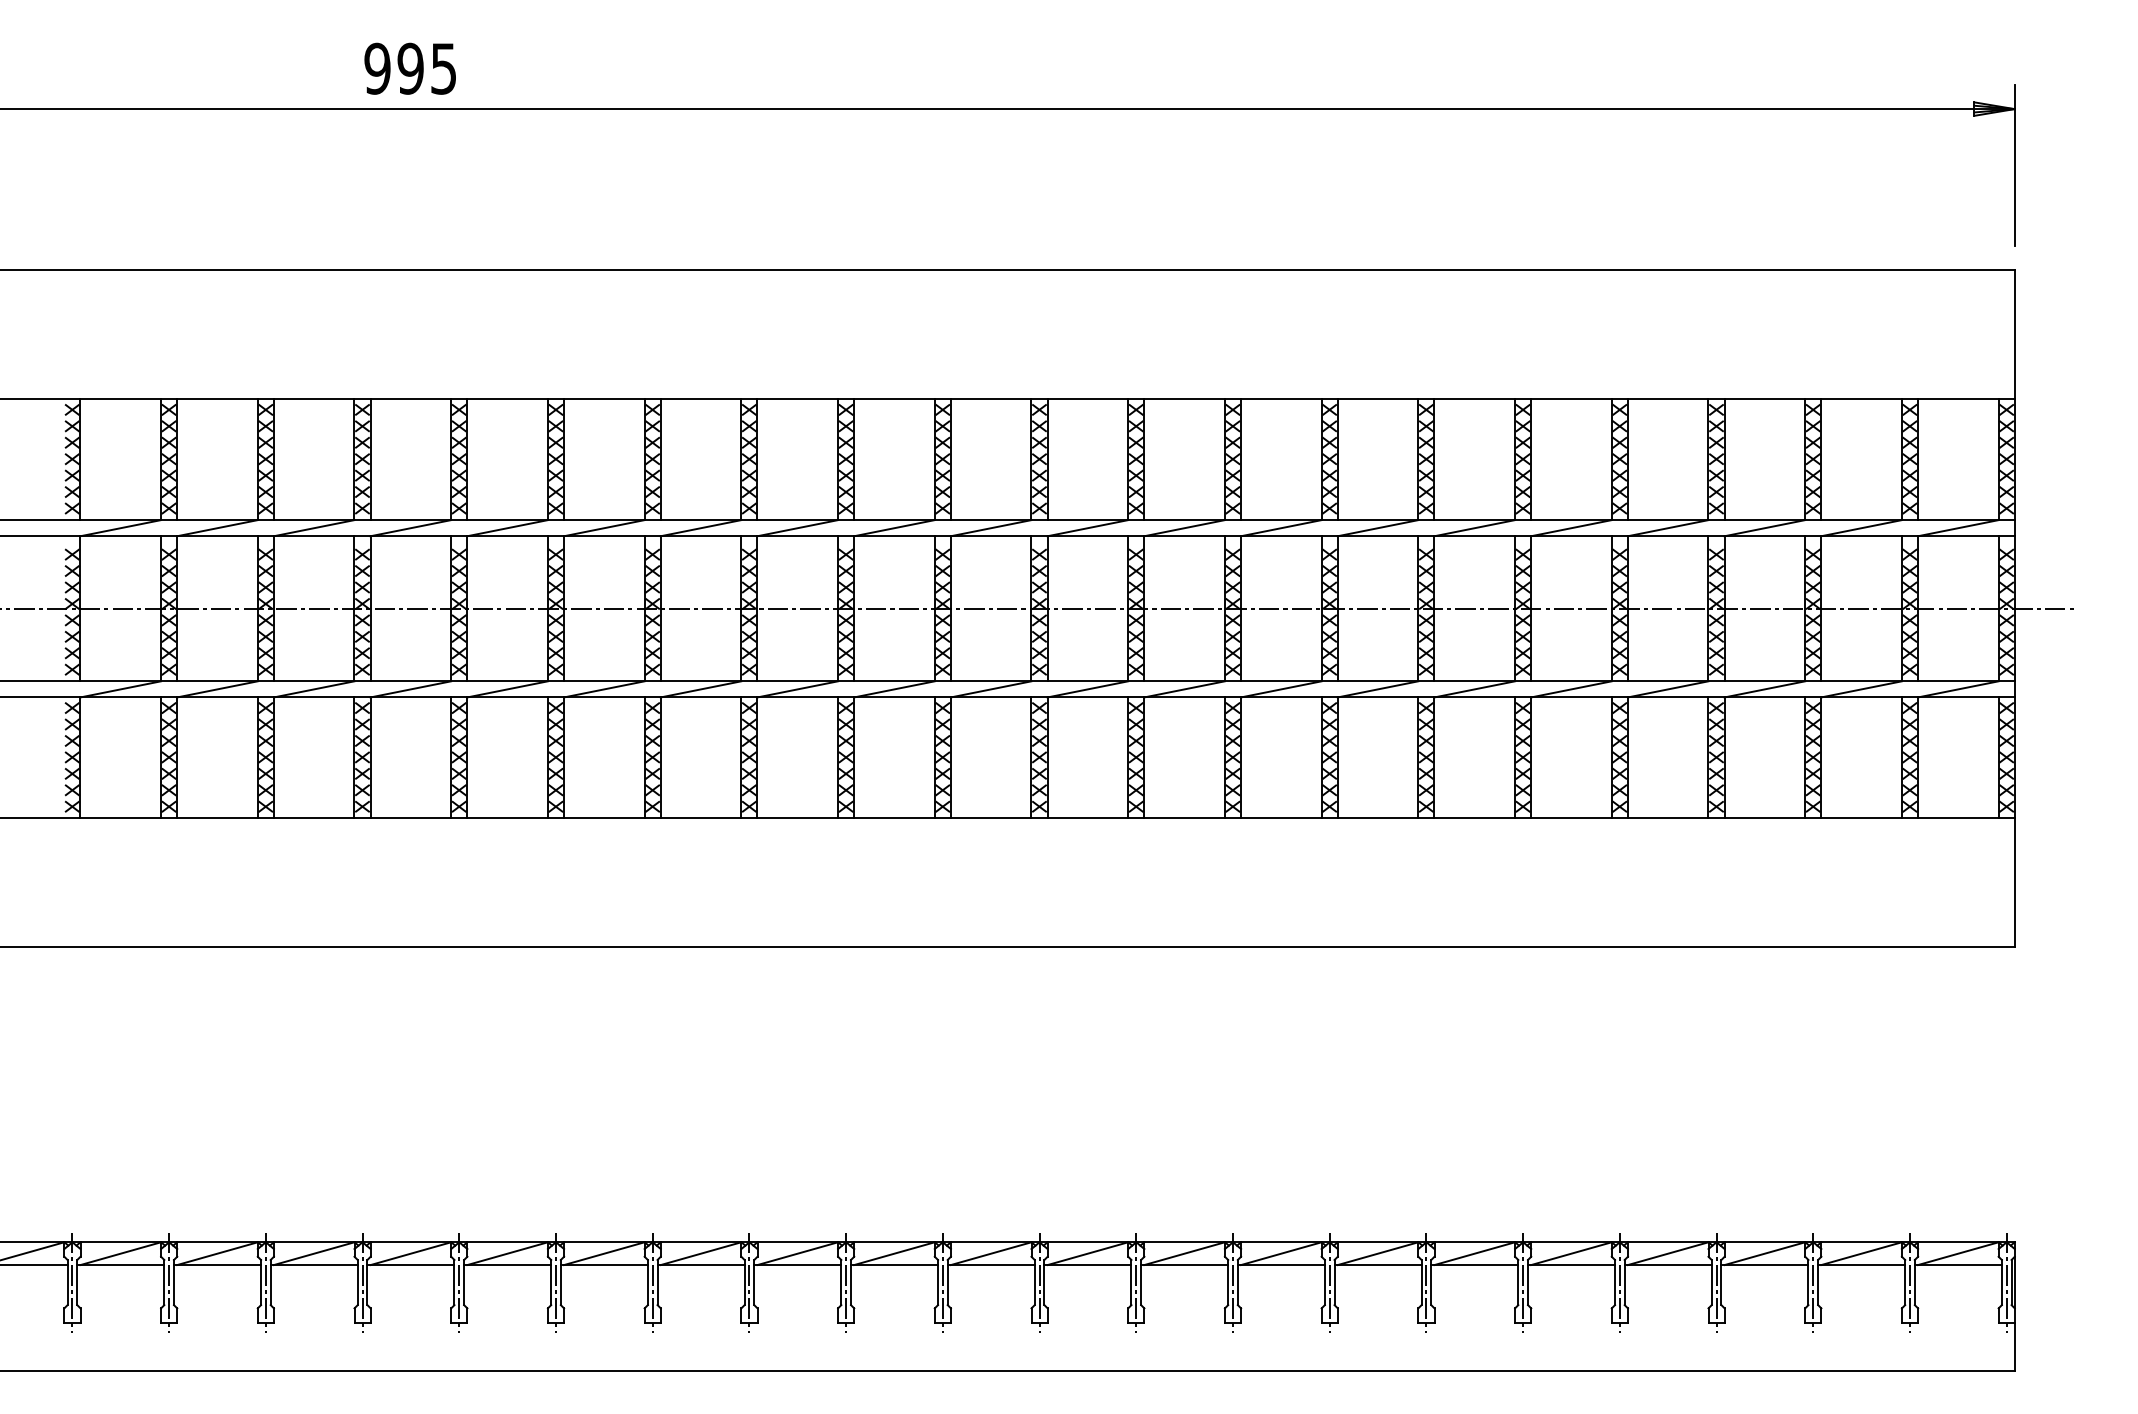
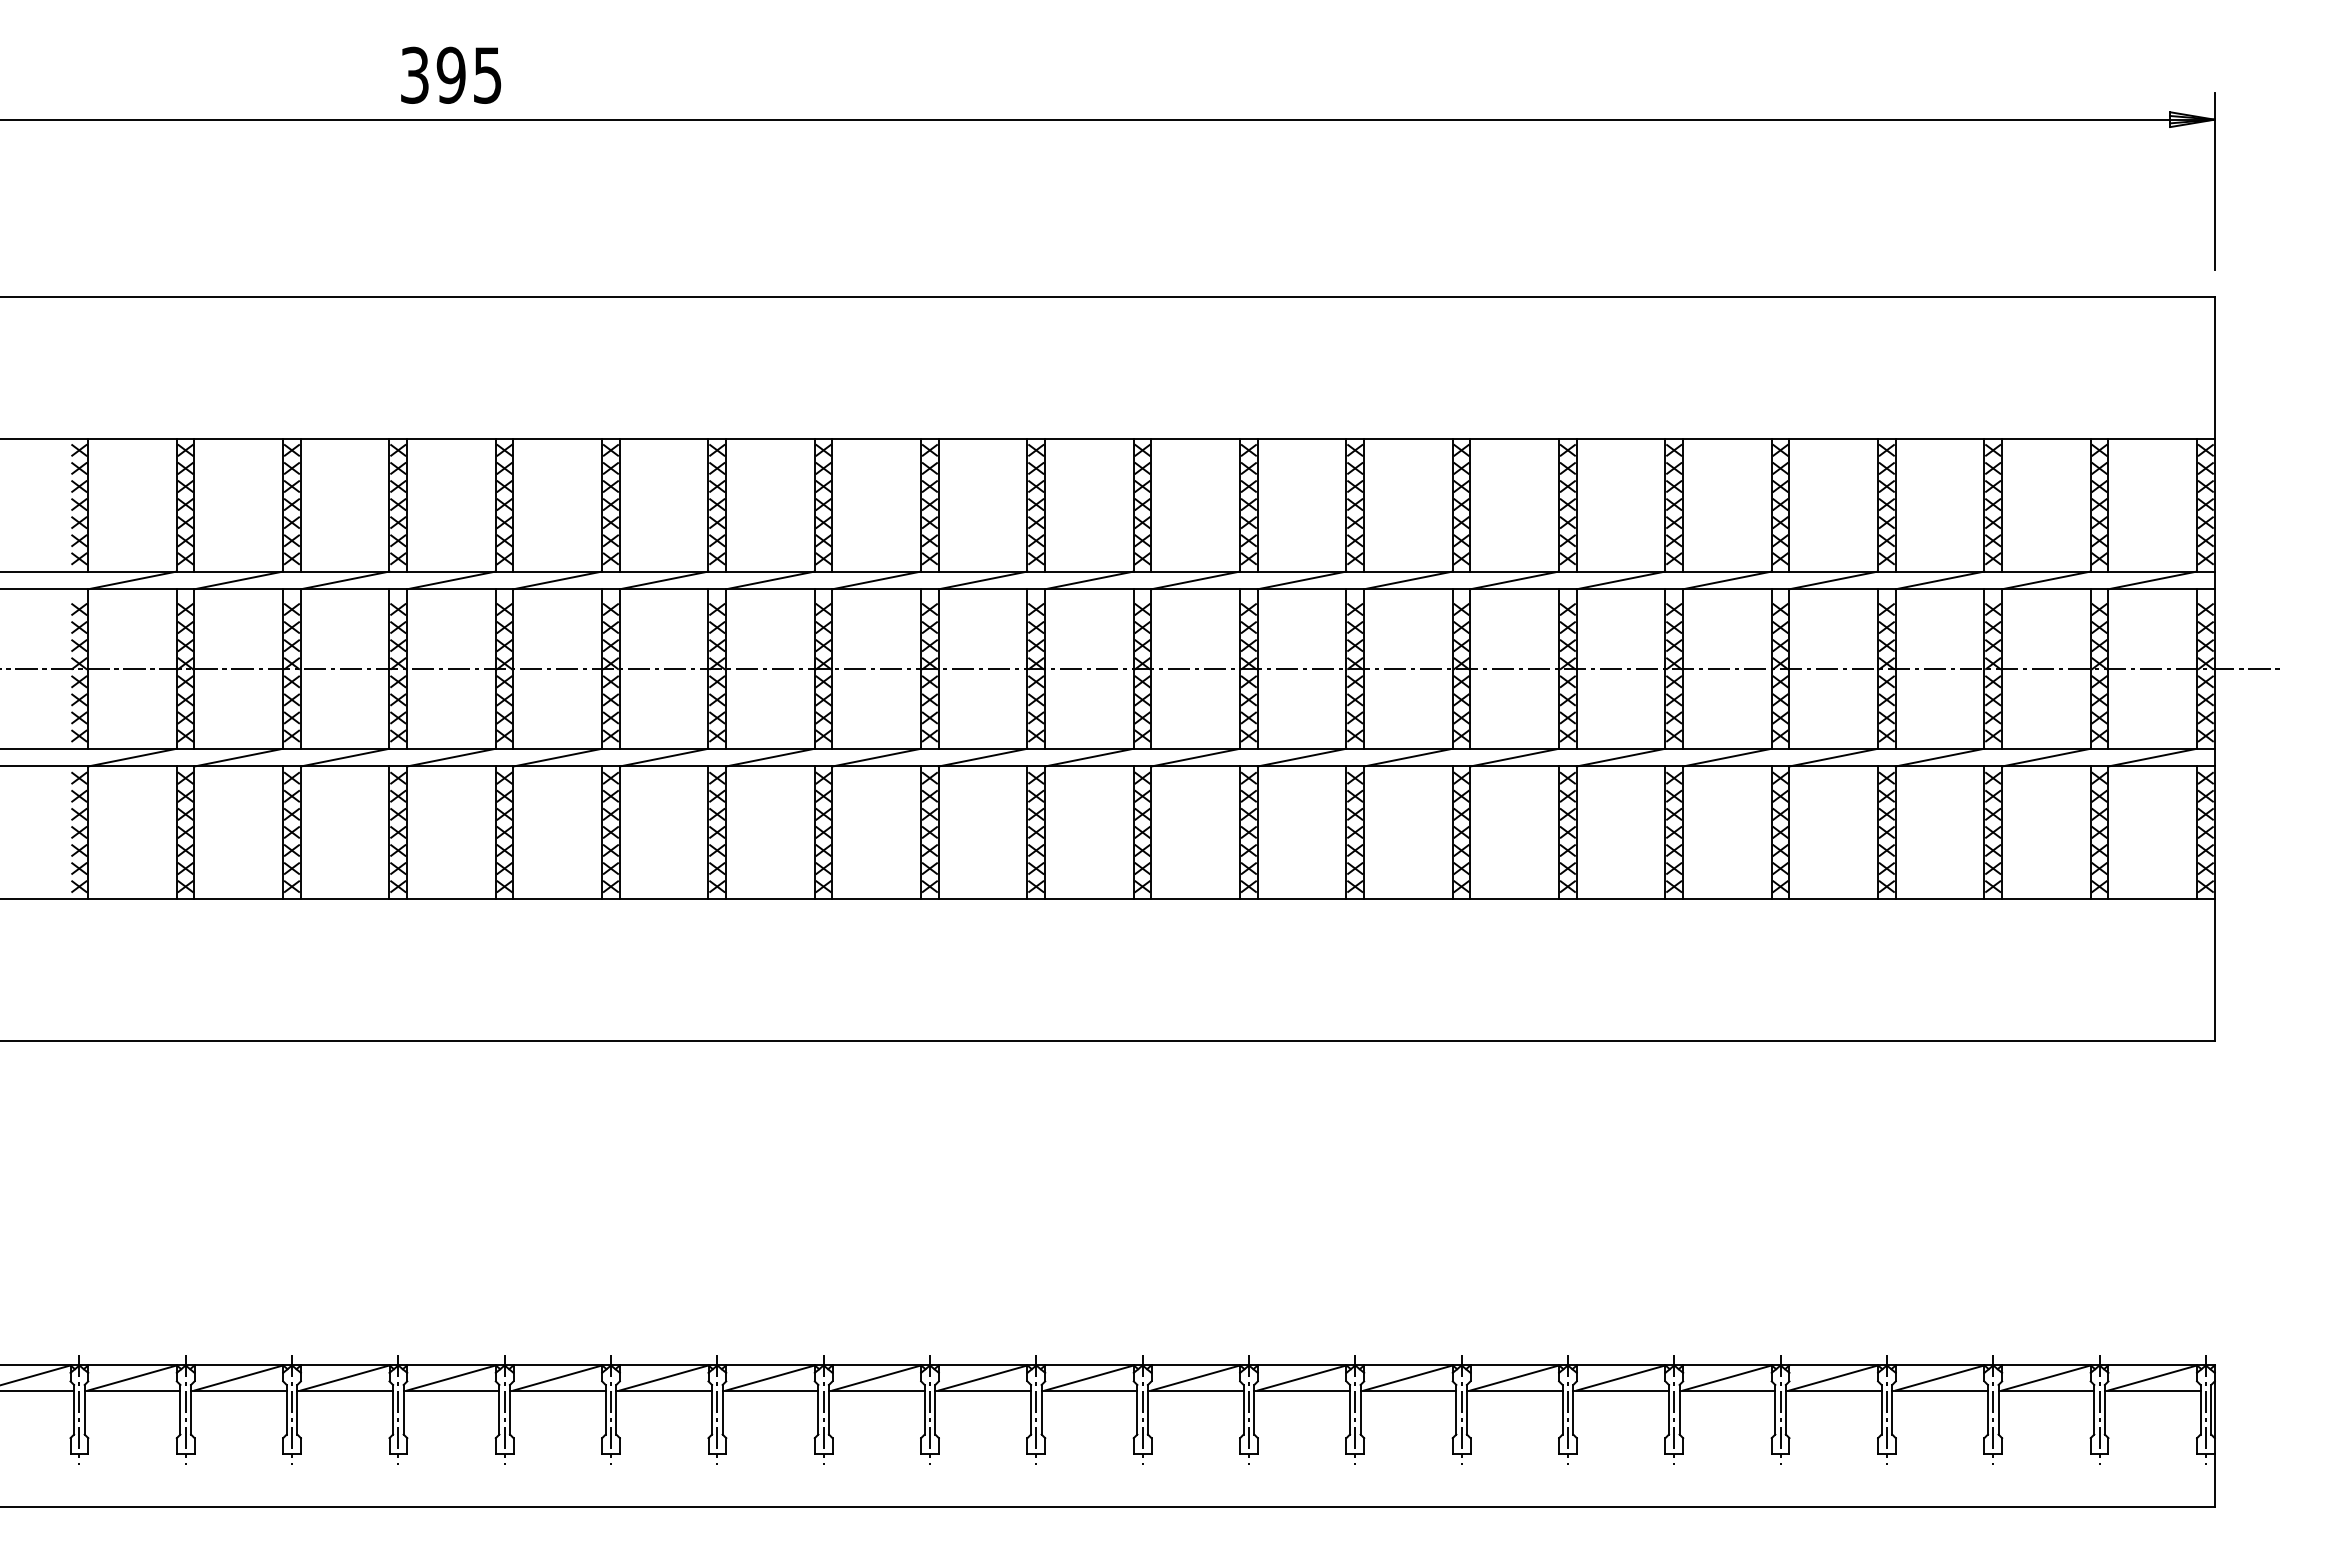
text: (377, 68) -> (414, 74), 995 -> 395

